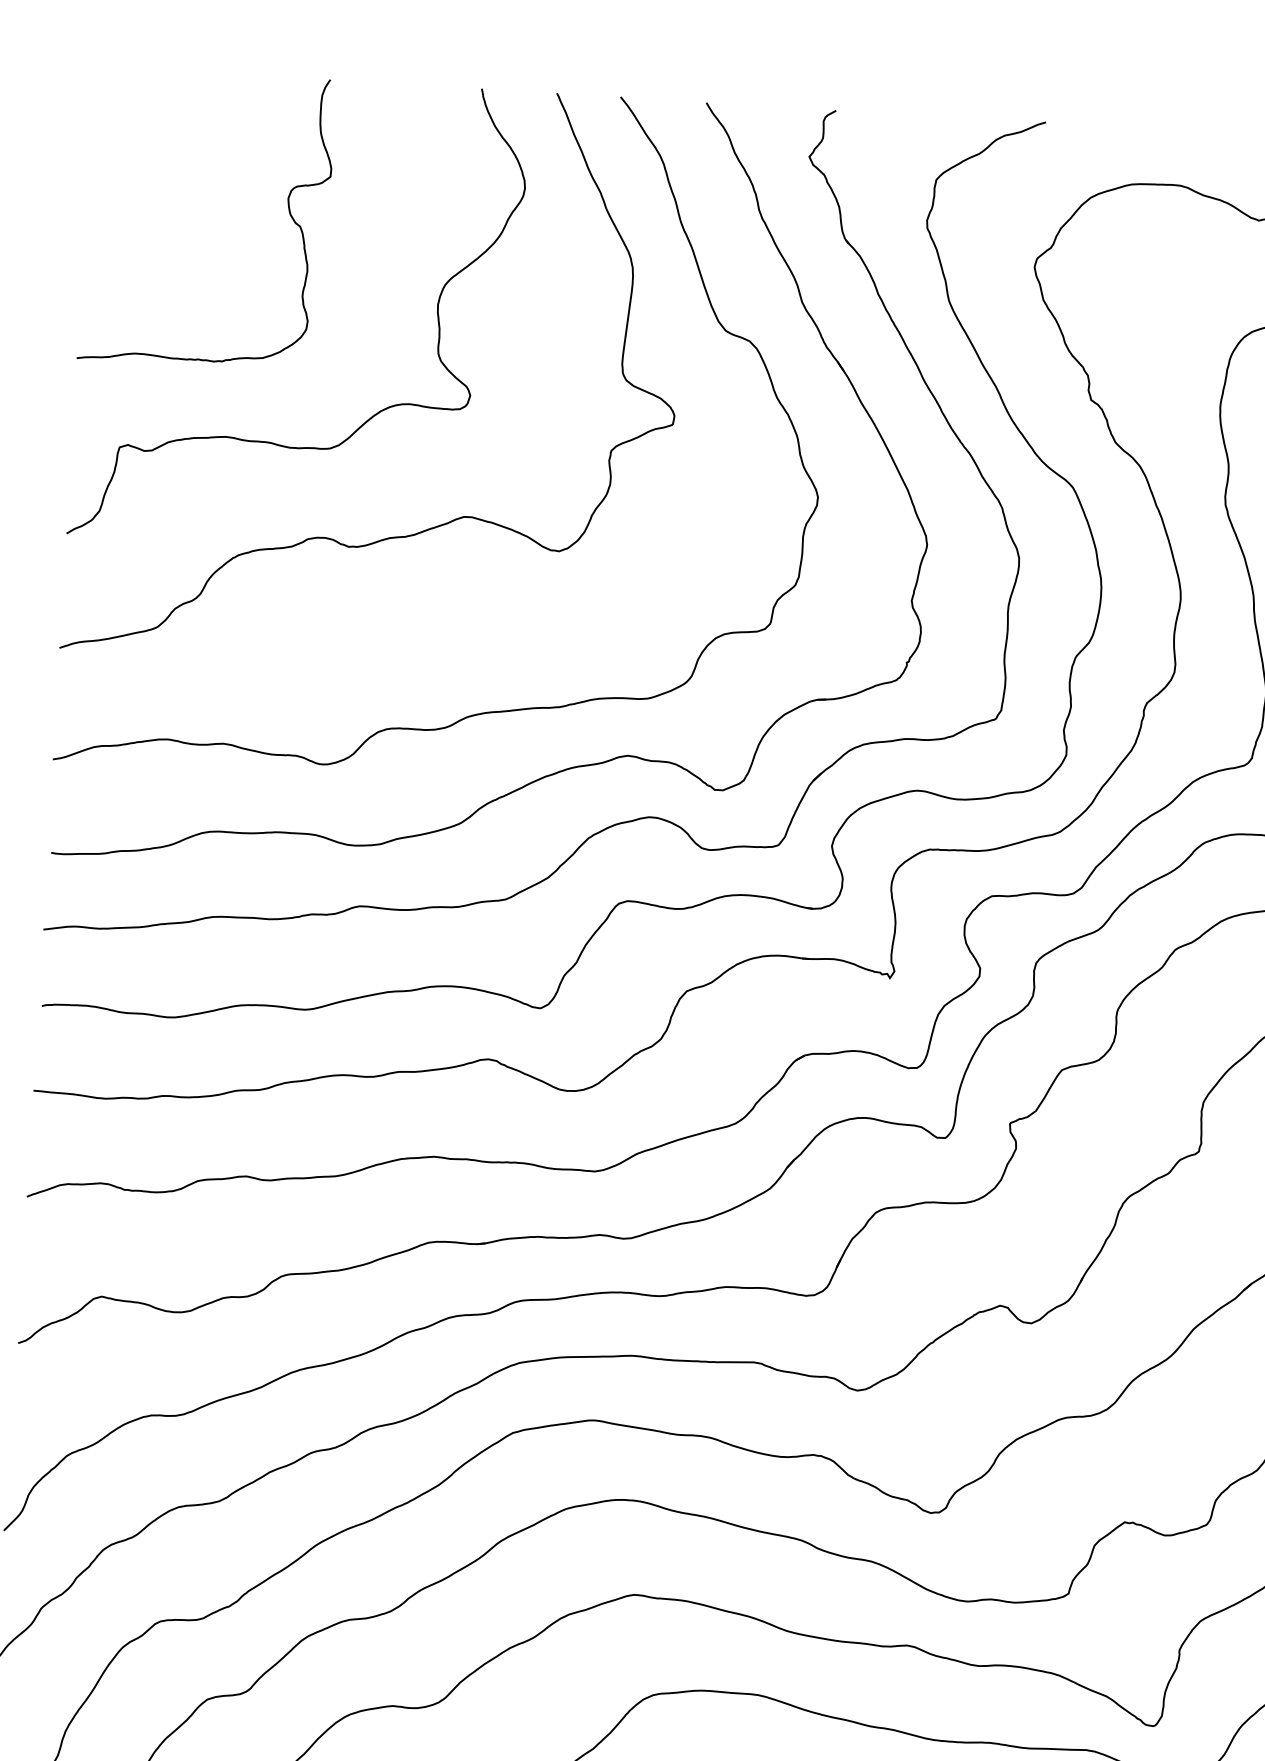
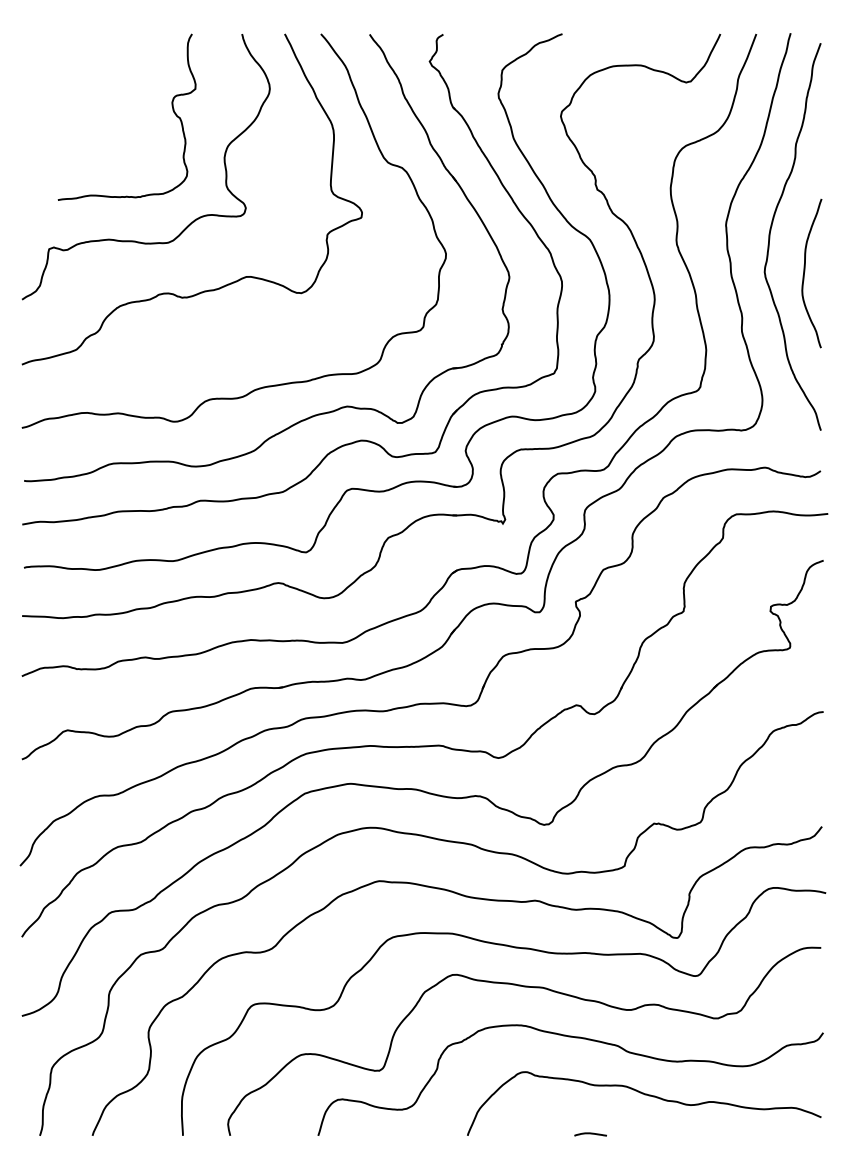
curve: (286, 205) -> (171, 106), moved

